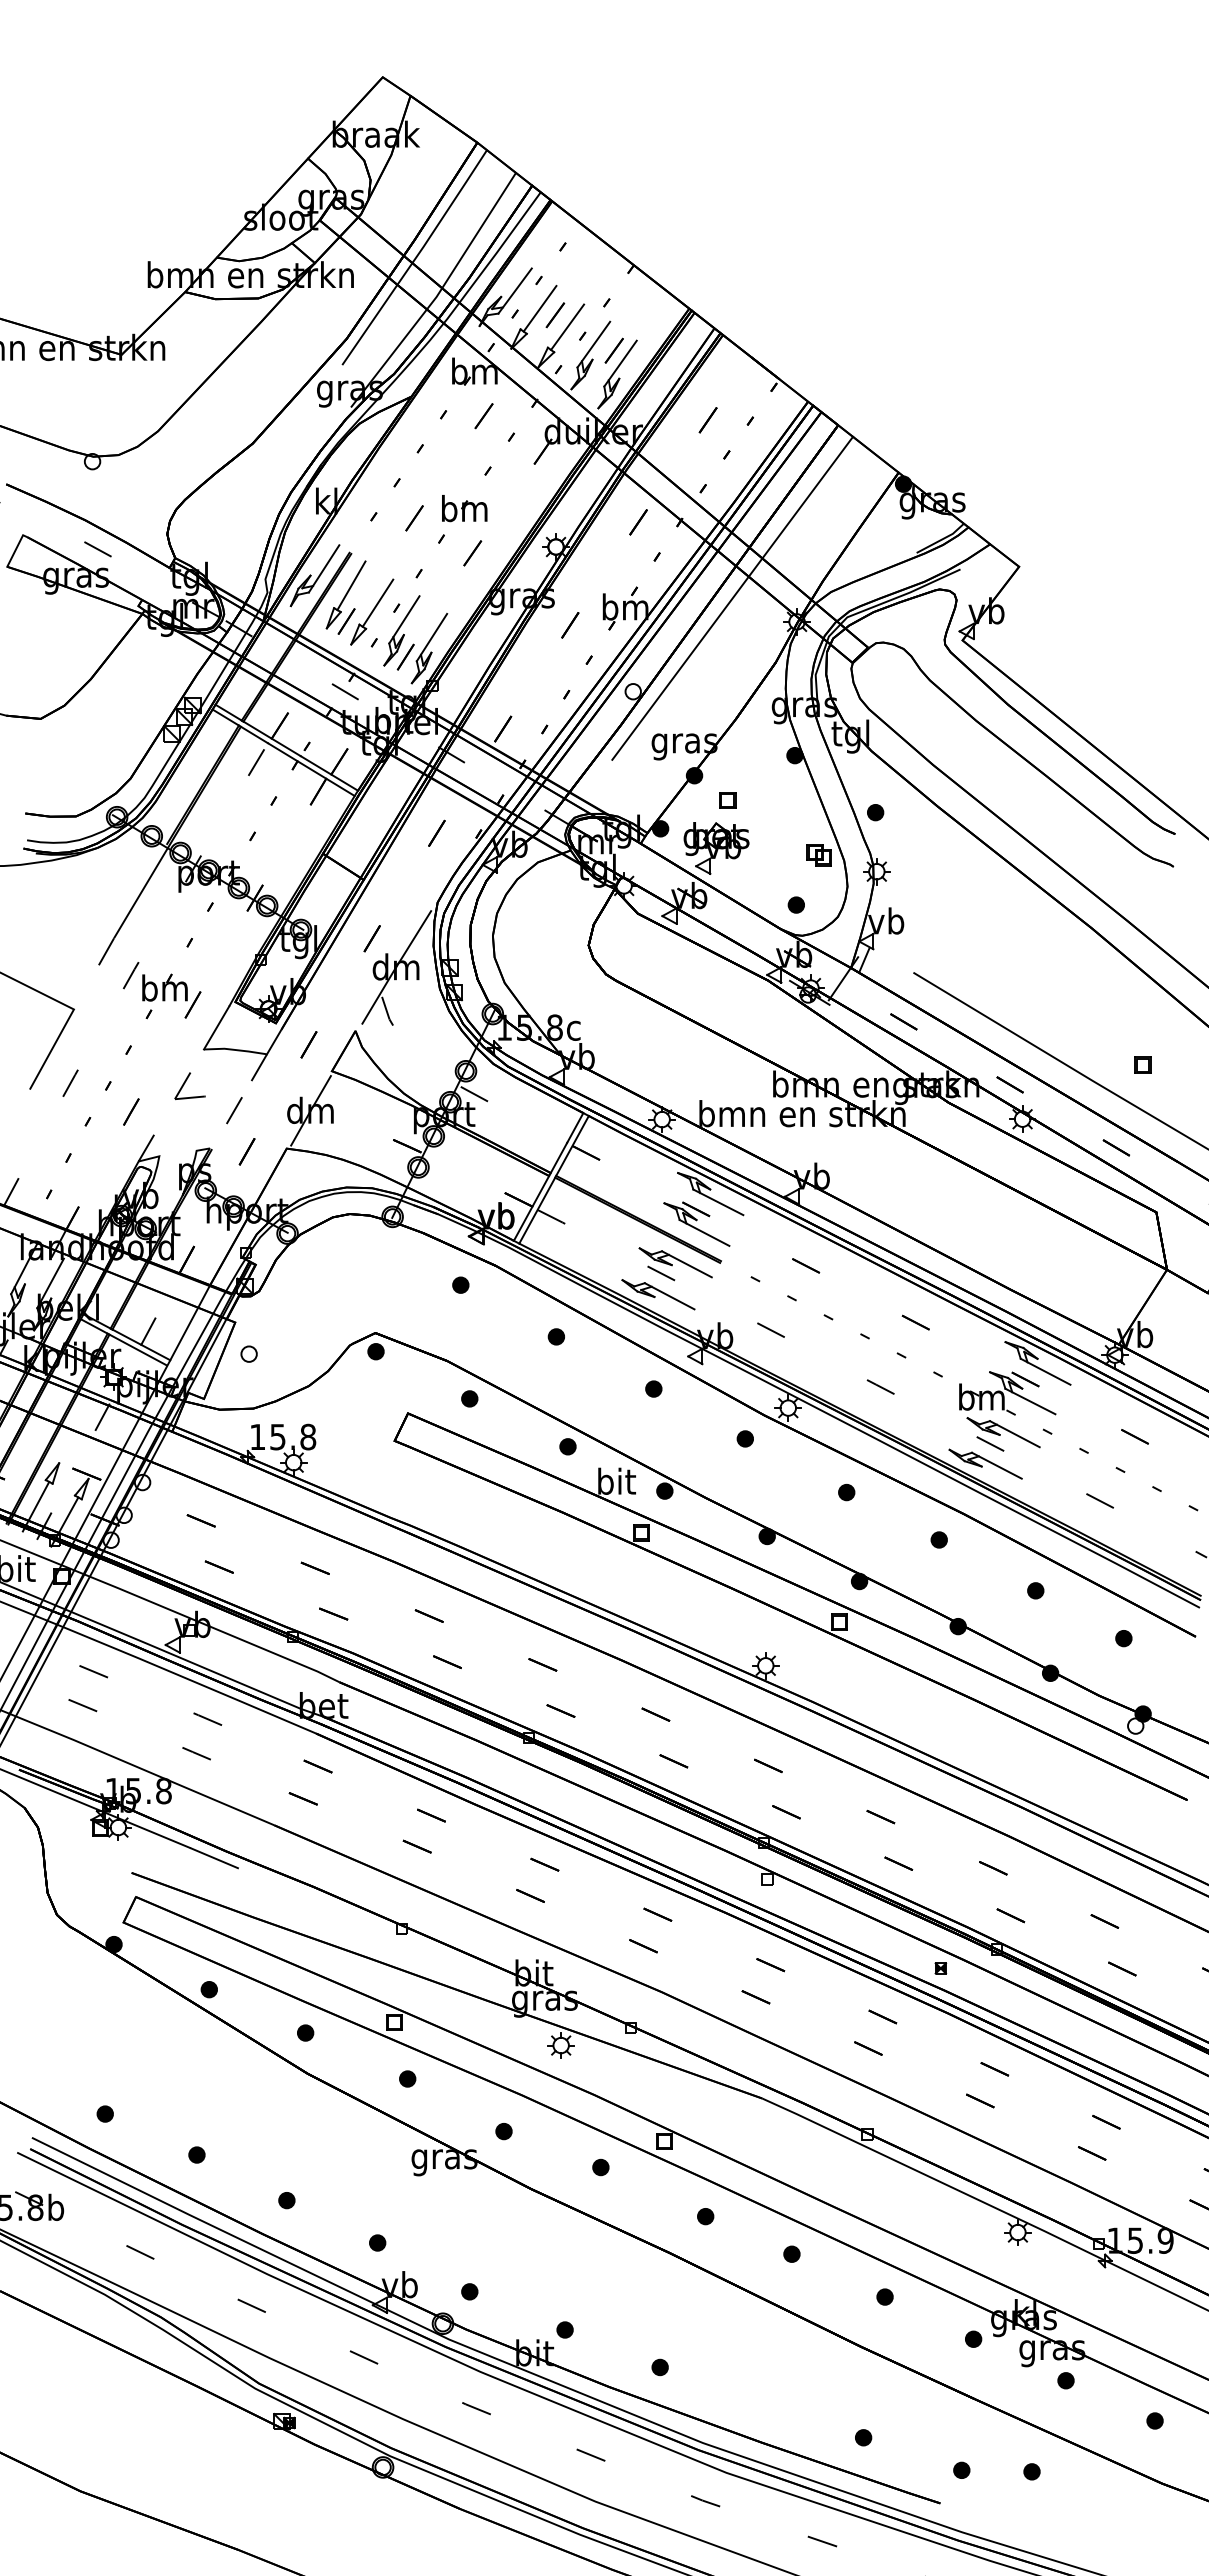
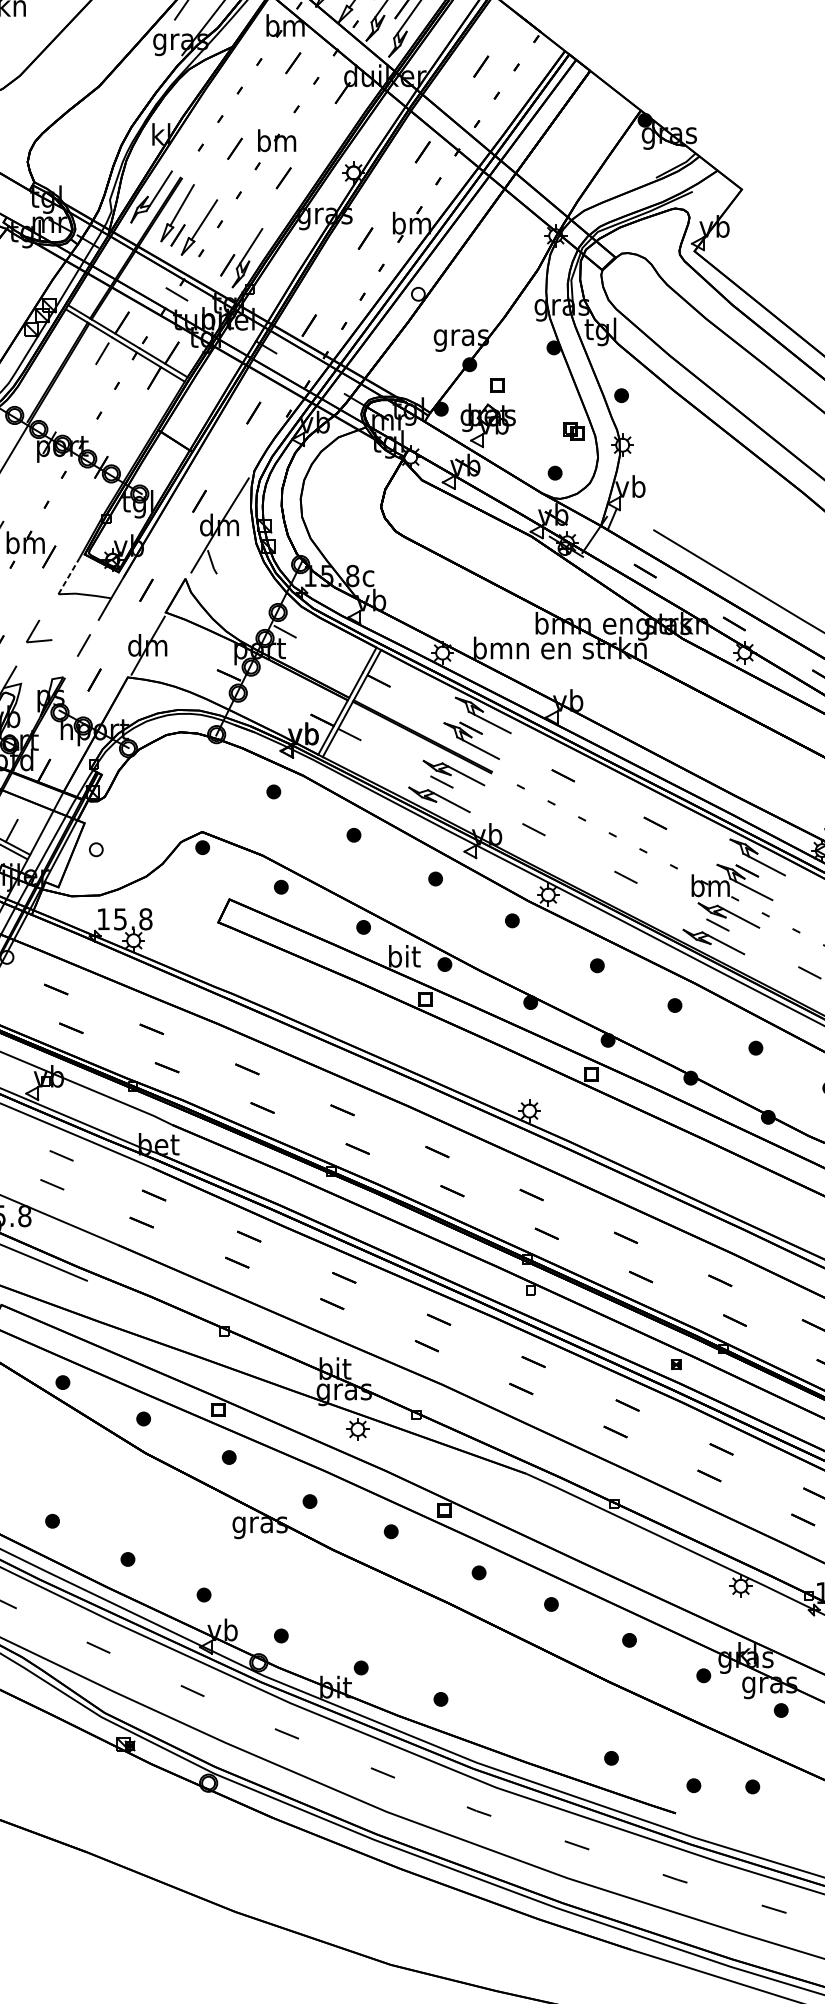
line: (732, 597) -> (501, 215), removed
part: (401, 630) -> (224, 242), removed
line: (216, 1028) -> (68, 576), solid -> dashed
part: (189, 1086) -> (46, 625), size x1.6

